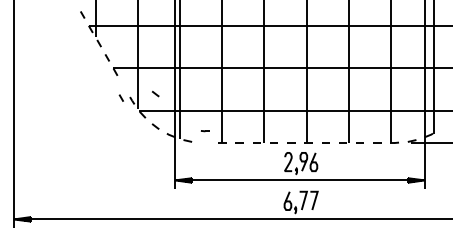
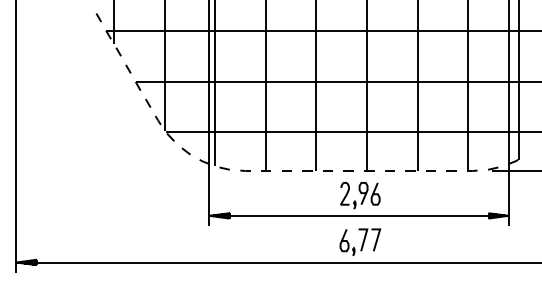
line: (155, 94) -> (185, 112), removed
line: (121, 97) -> (148, 102), moved
part: (205, 130) -> (245, 170), moved

